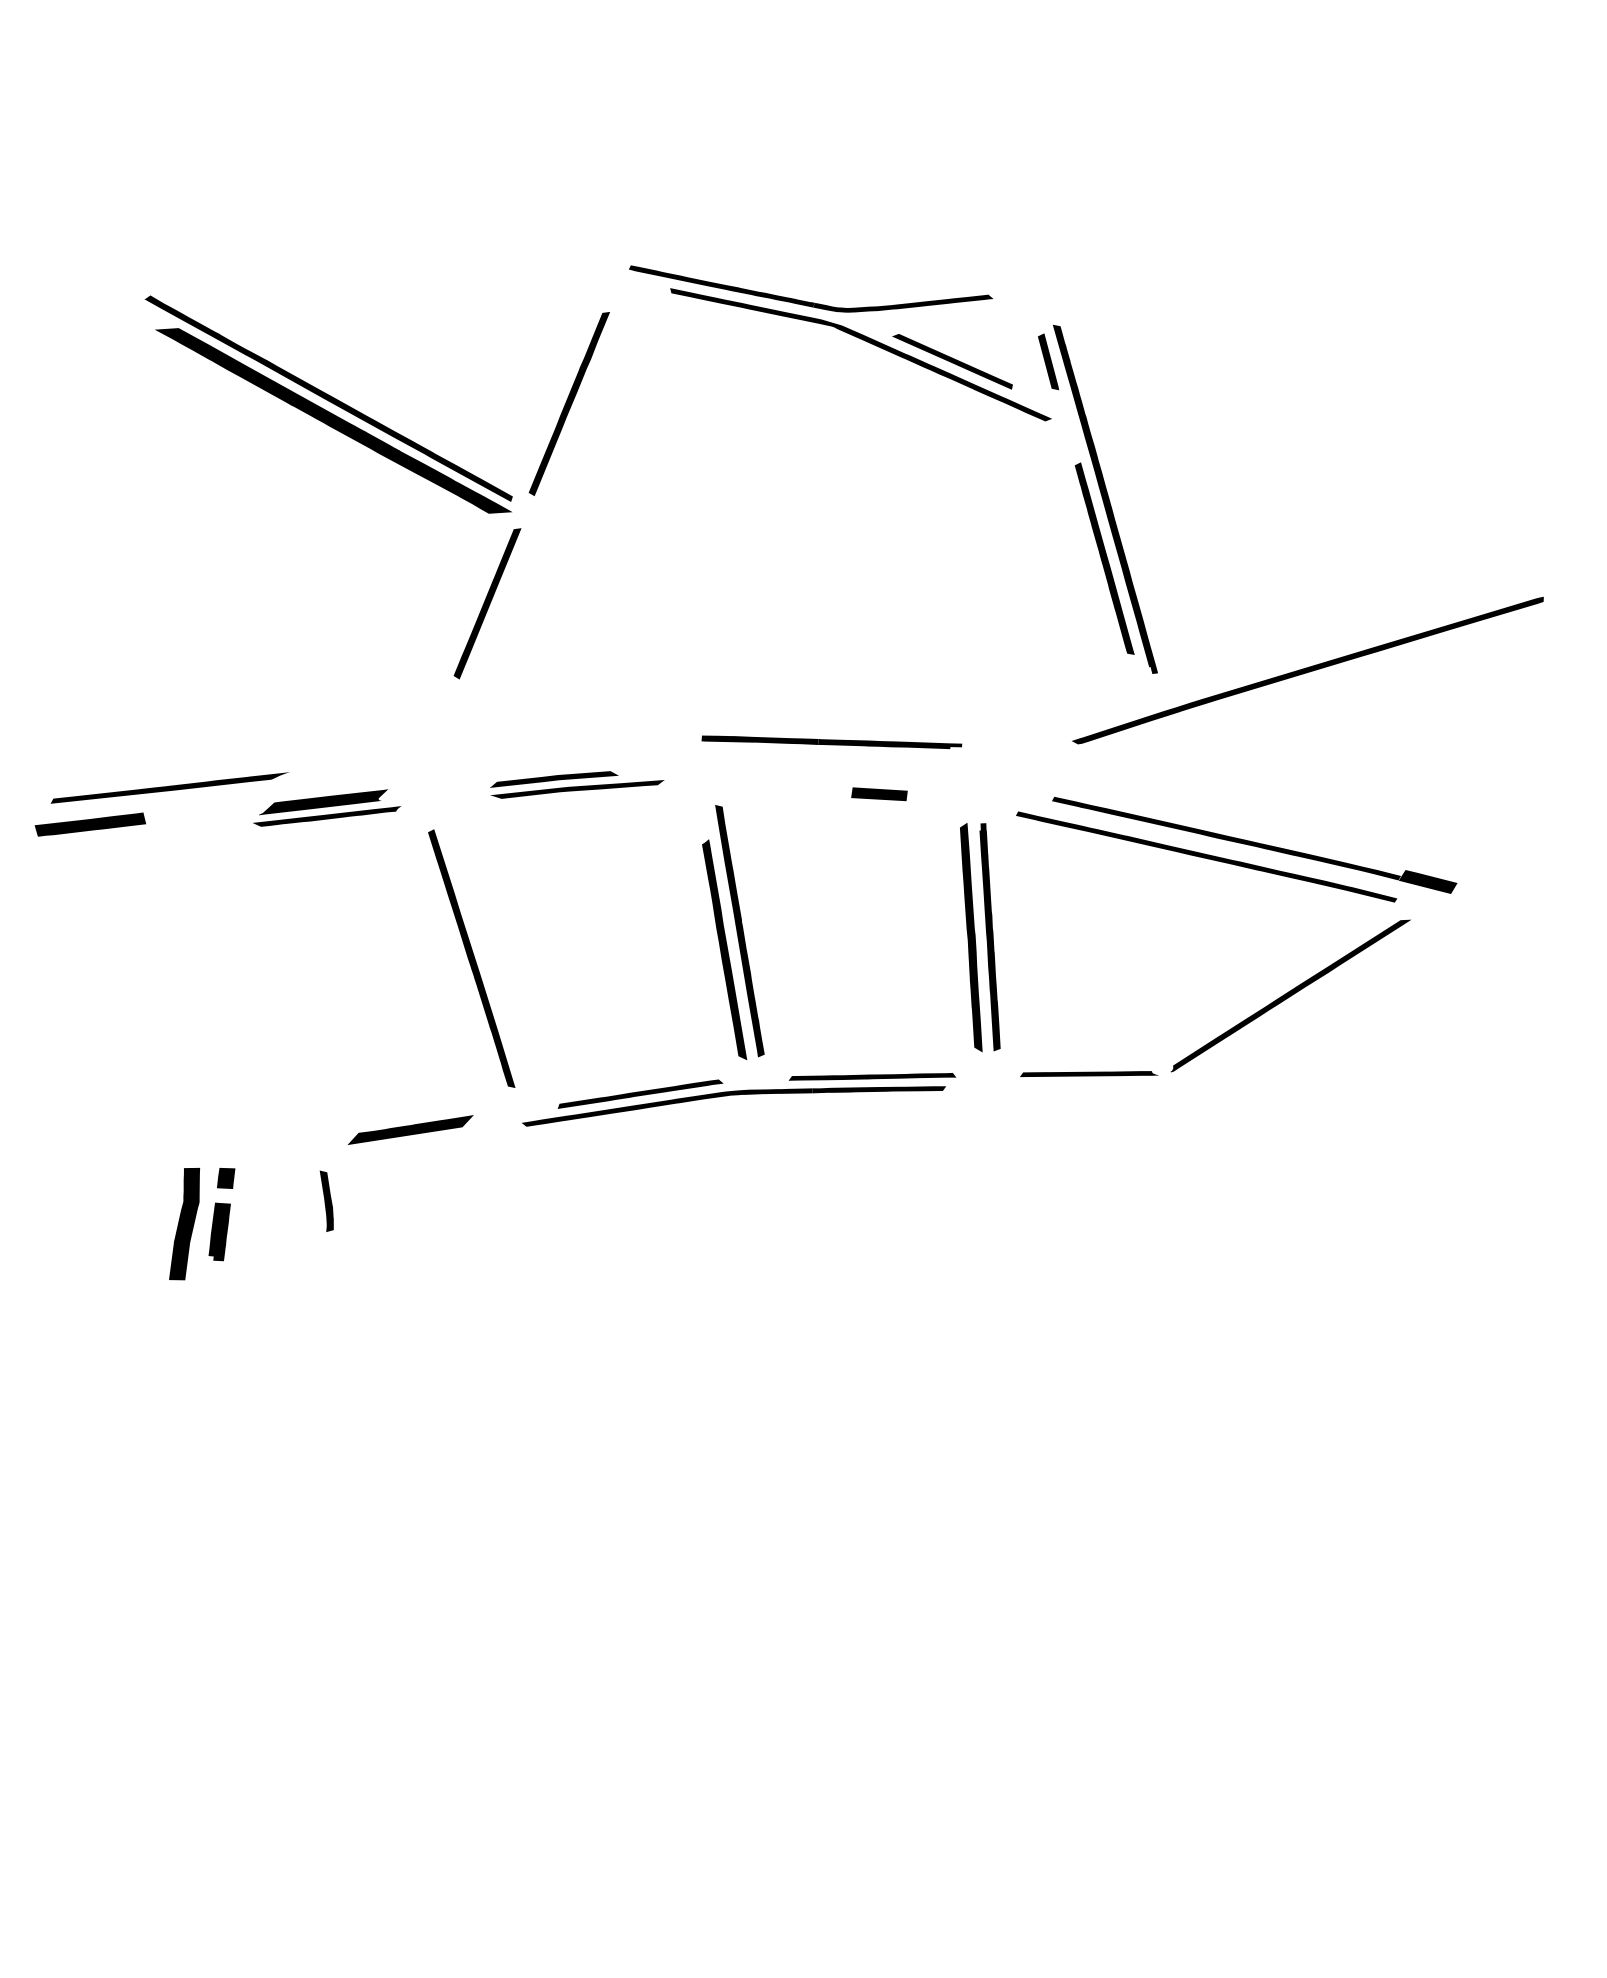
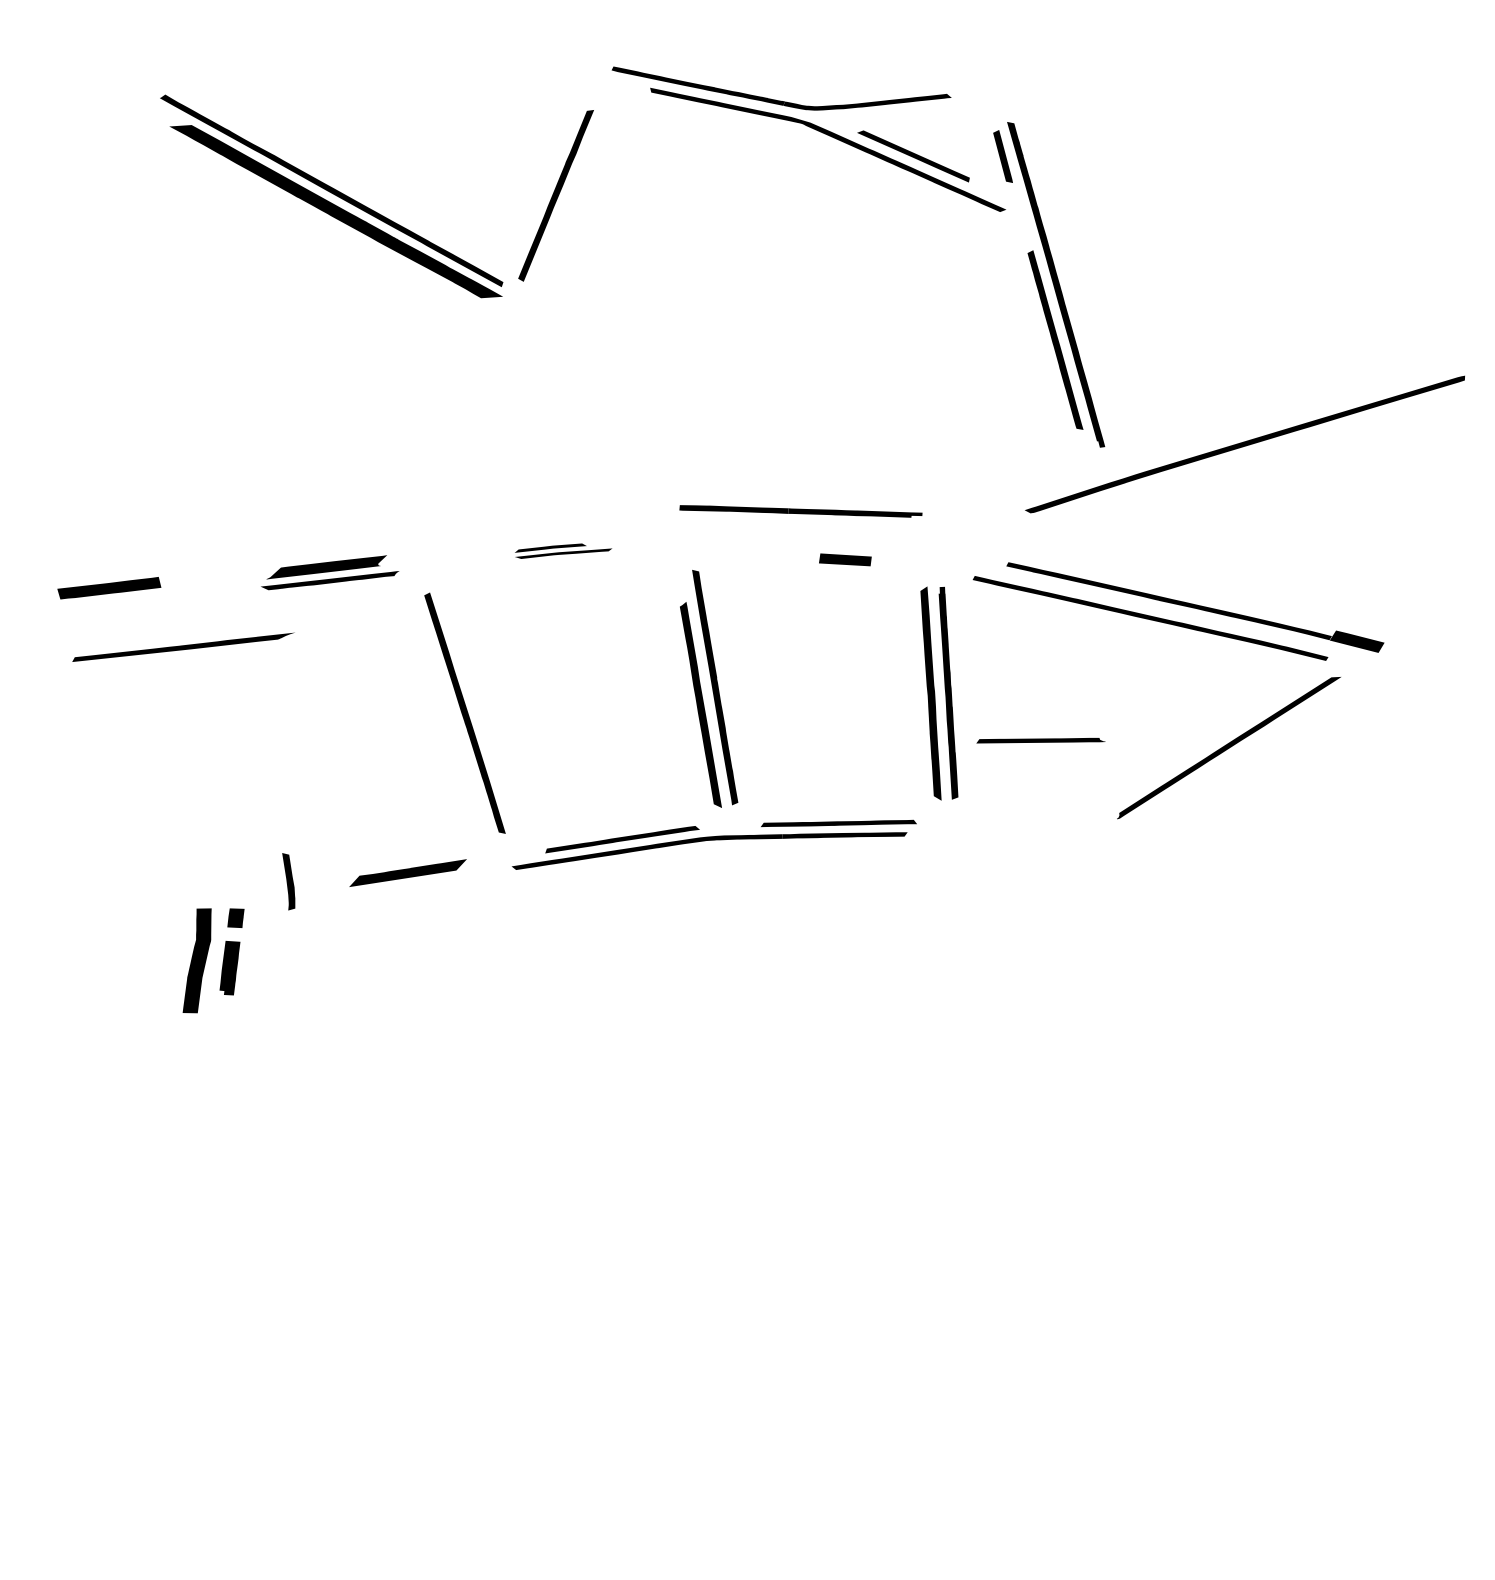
fill: (487, 603) -> (479, 381), removed
part: (577, 784) -> (563, 550), size x0.6
part: (169, 787) -> (183, 646), moved
part: (1089, 1073) -> (1041, 740), moved
part: (326, 1200) -> (288, 880), moved

